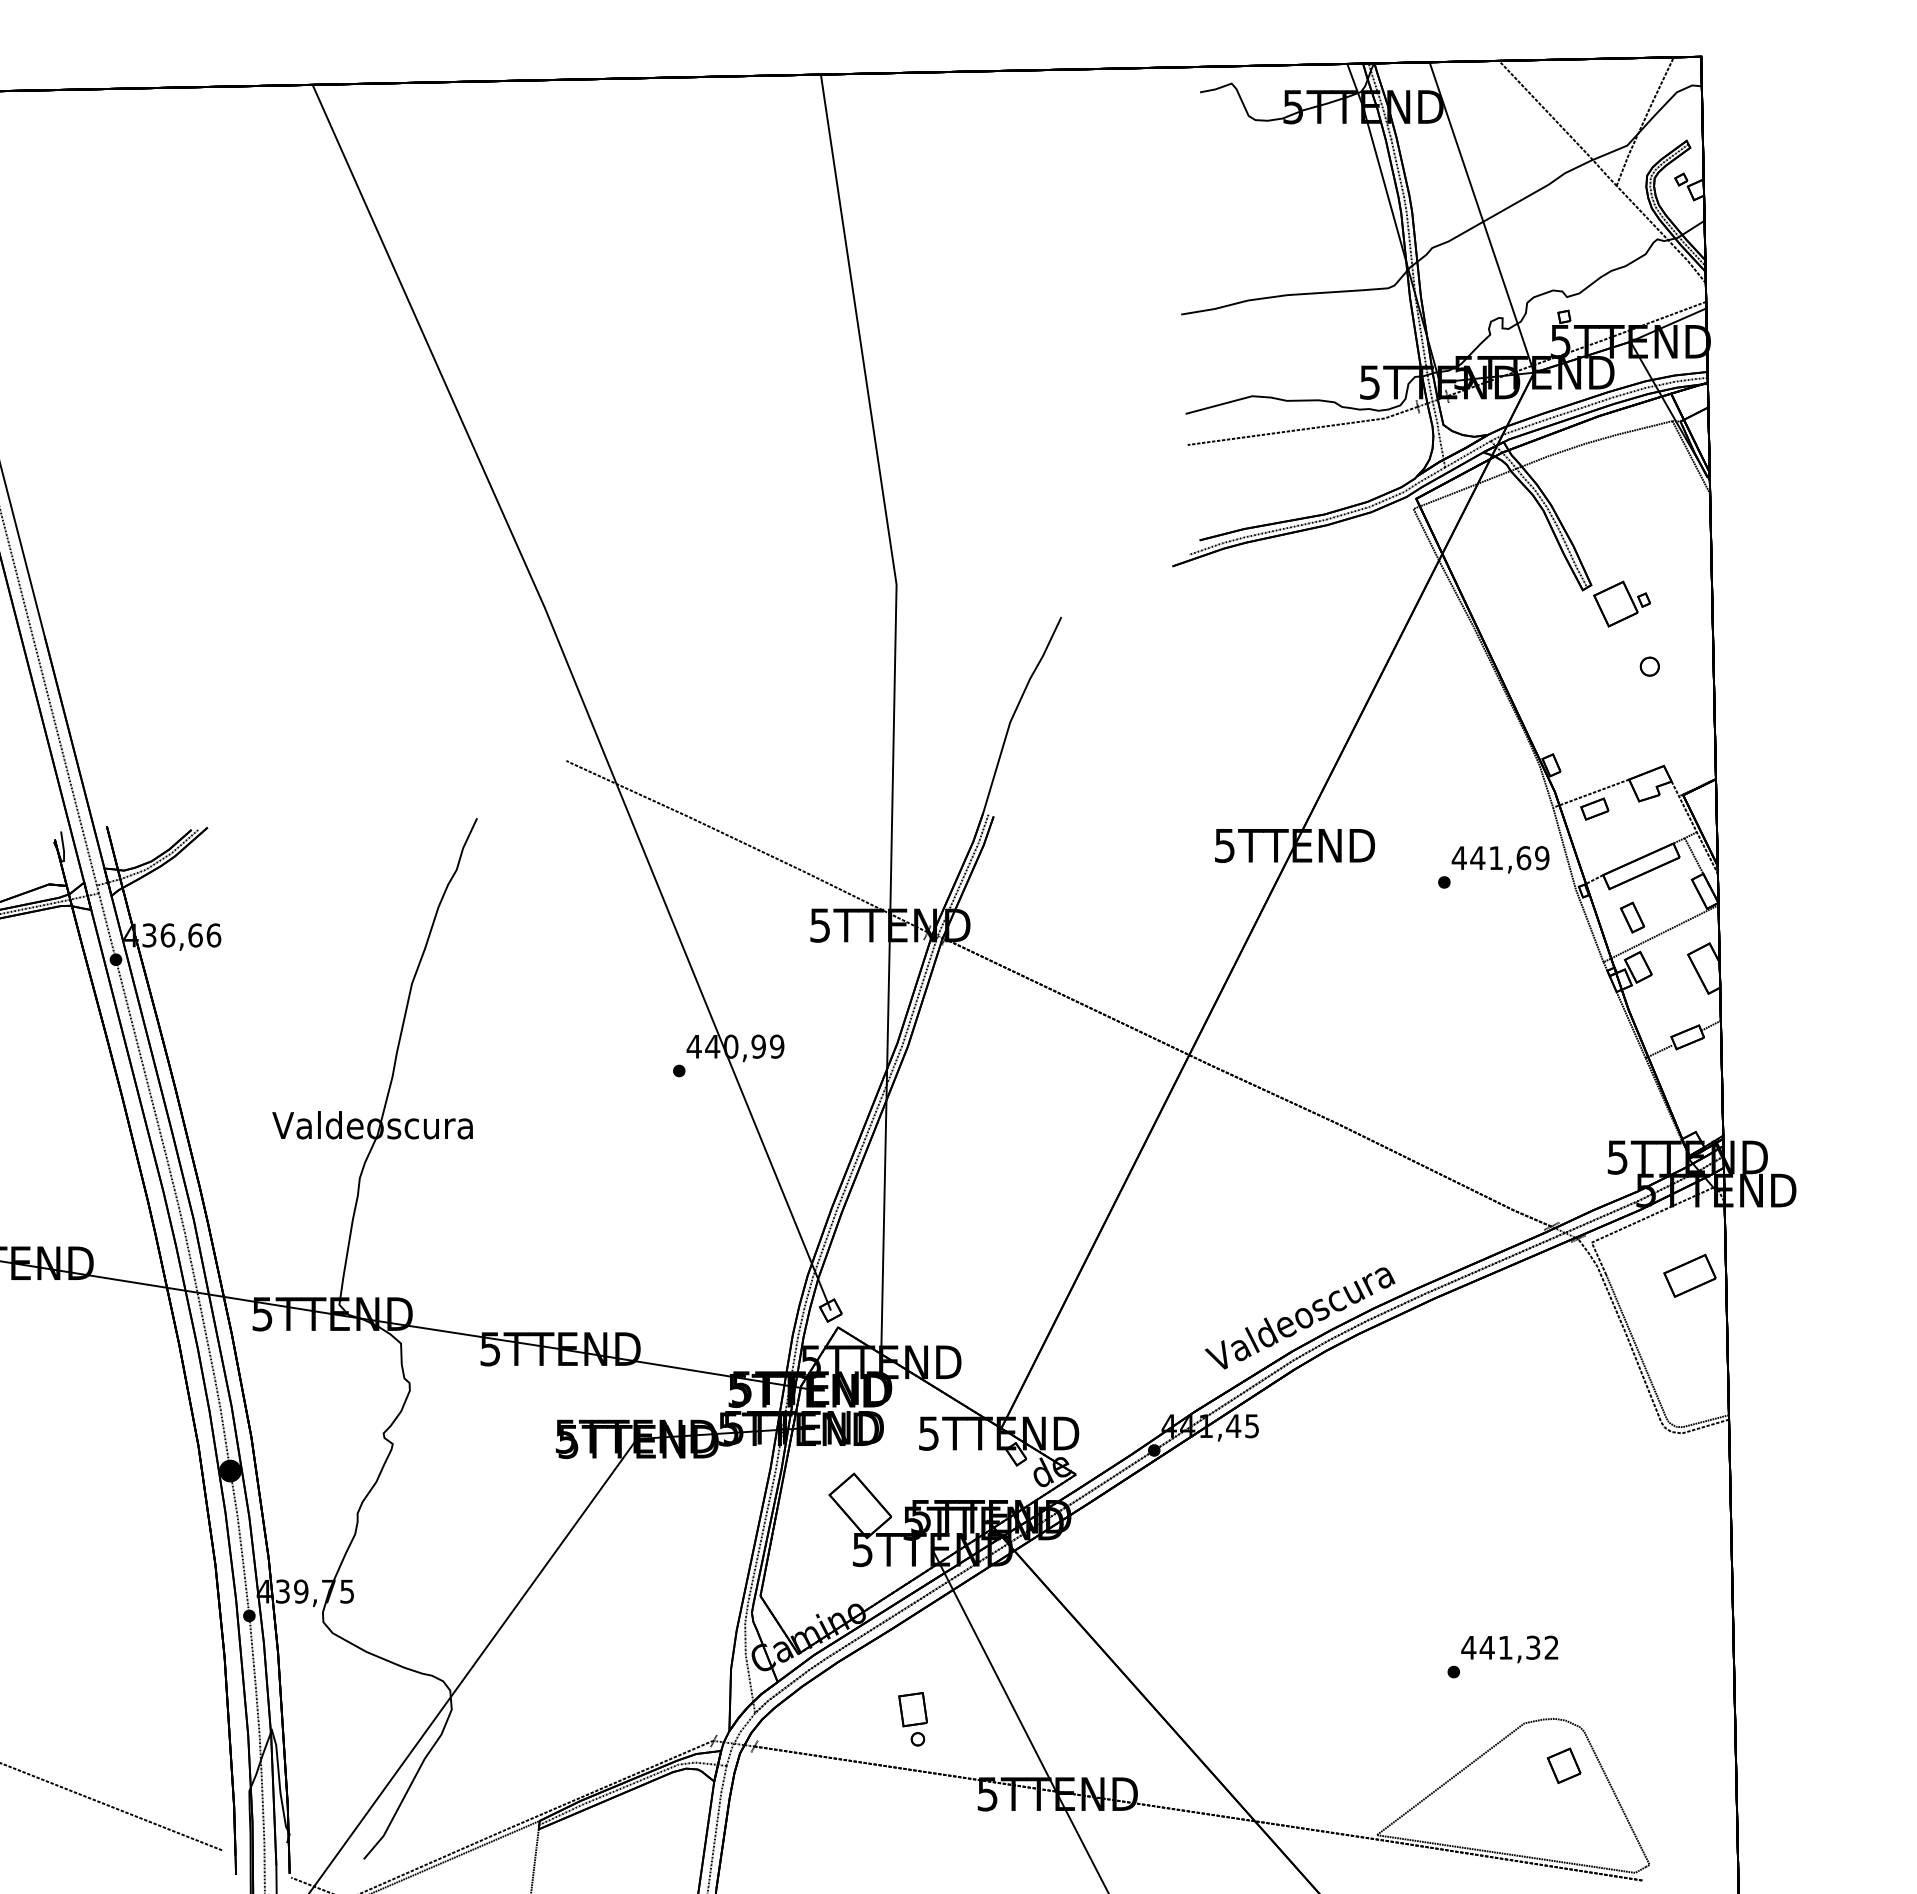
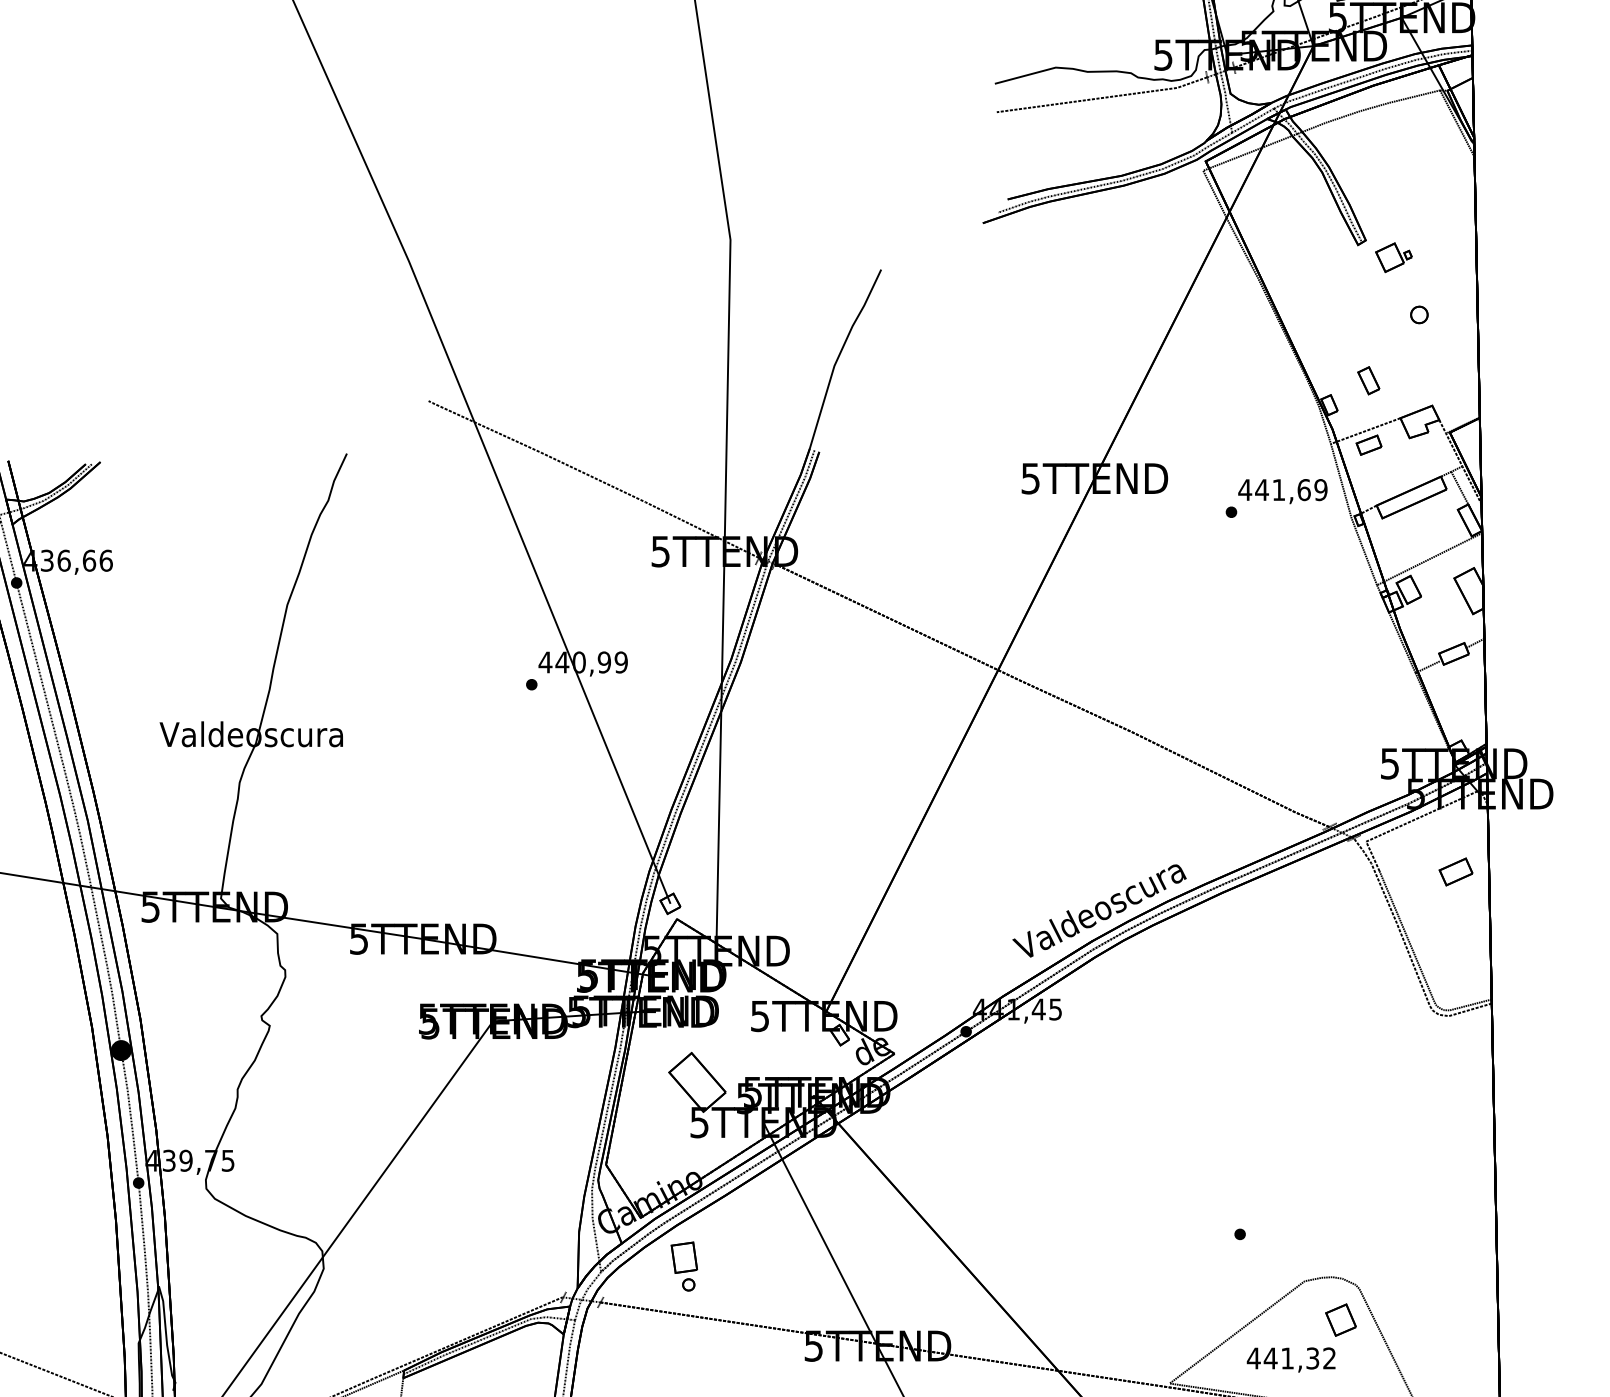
part: (1621, 603) -> (1393, 257), size x0.7
part: (1632, 917) -> (1368, 380), moved
part: (1689, 1275) -> (1455, 871), size x0.7
text: (1509, 1649) -> (1291, 1360), moved
part: (912, 1719) -> (683, 1266), moved

